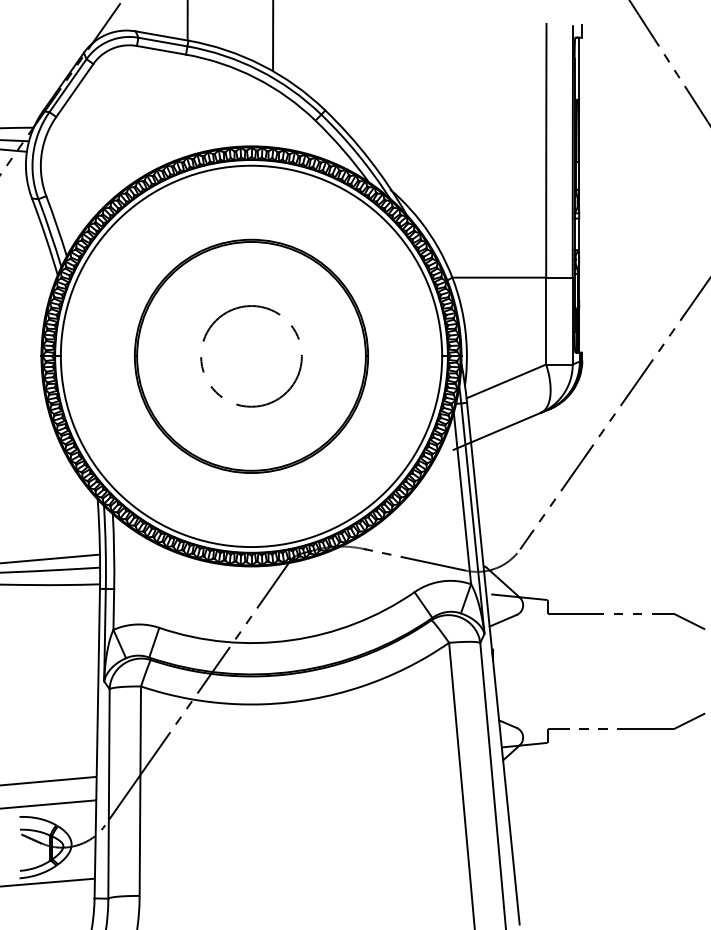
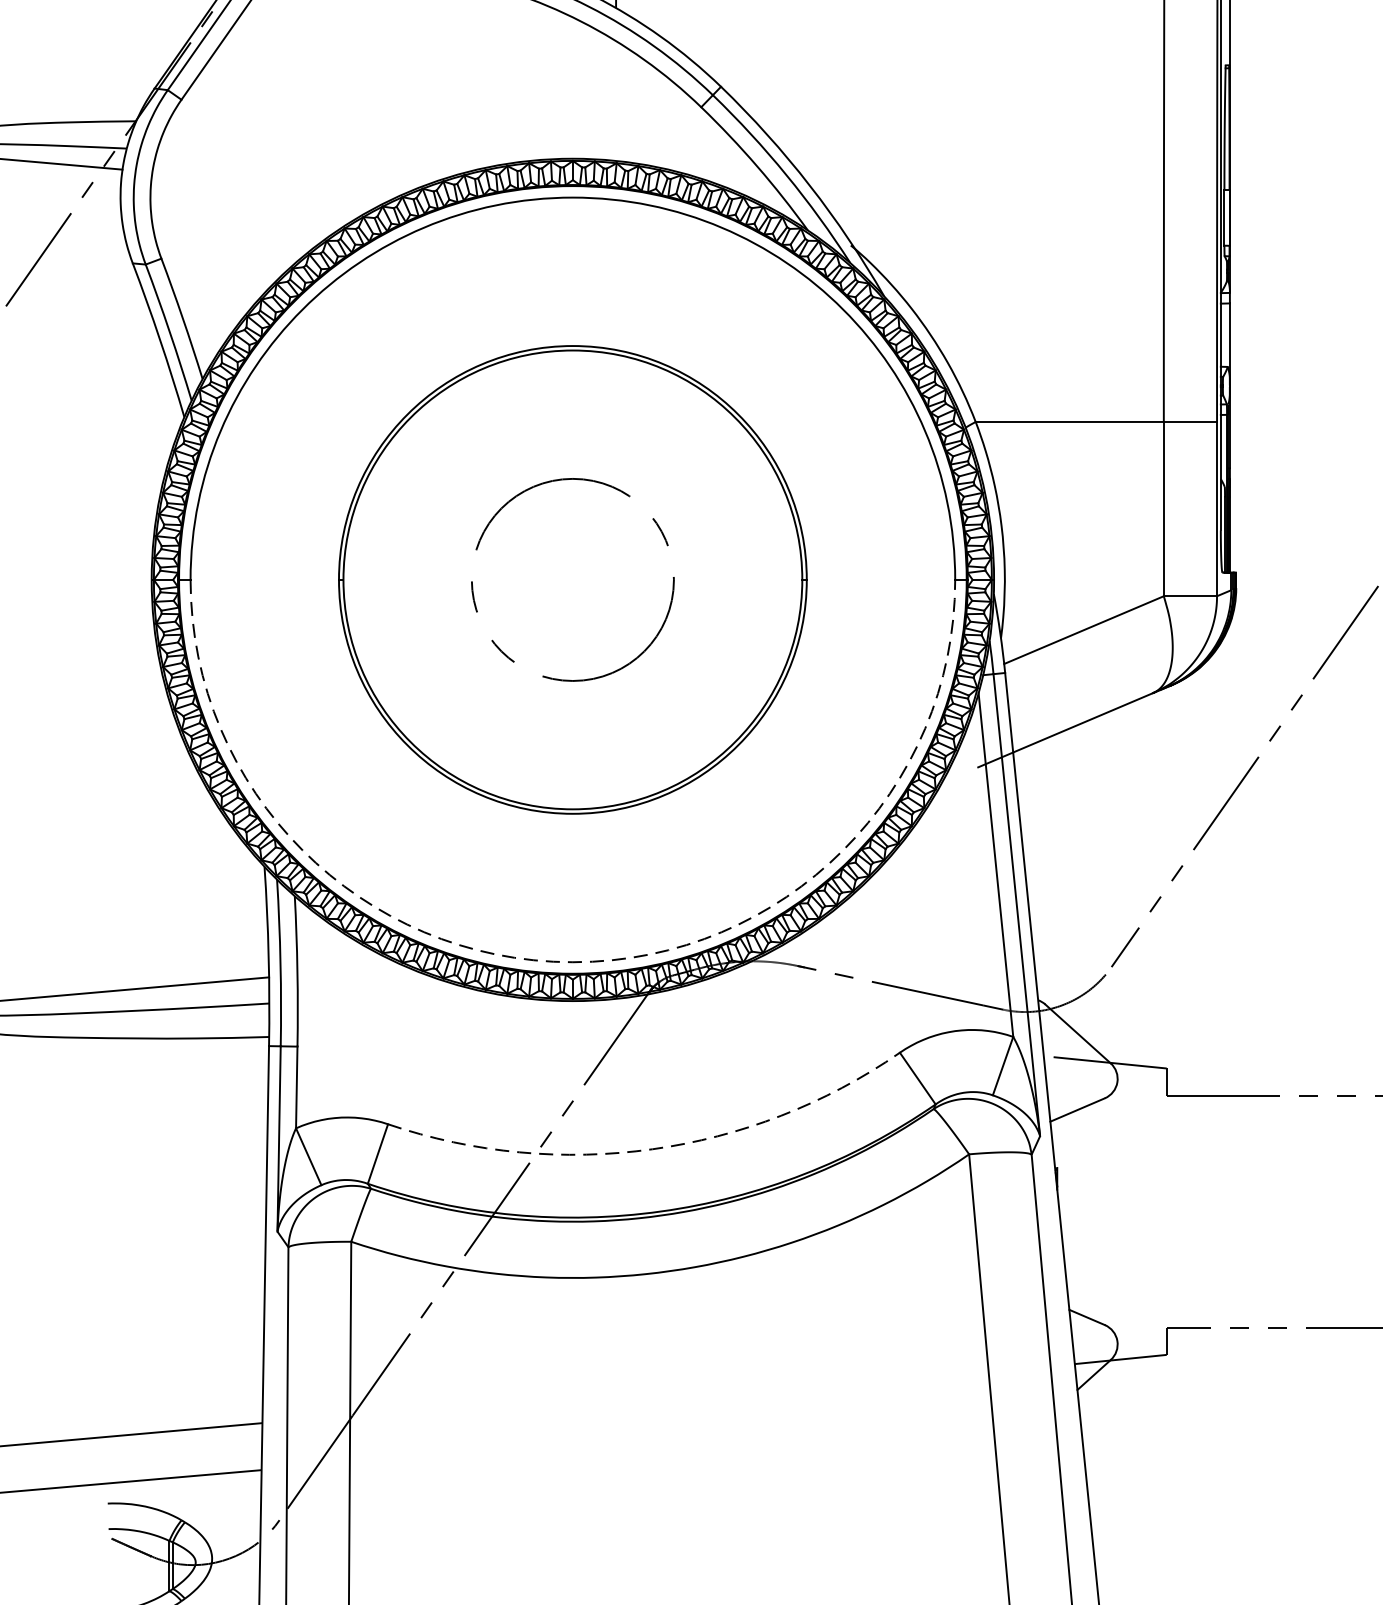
arc: (251, 547) -> (572, 963), solid -> dashed
arc: (291, 640) -> (653, 1149), solid -> dashed

